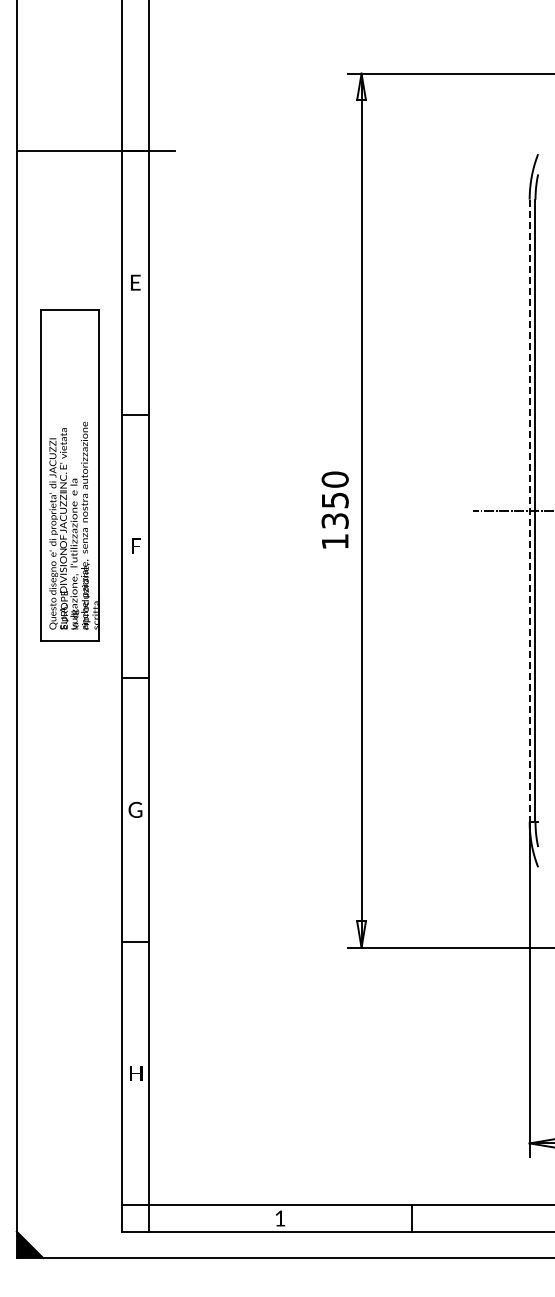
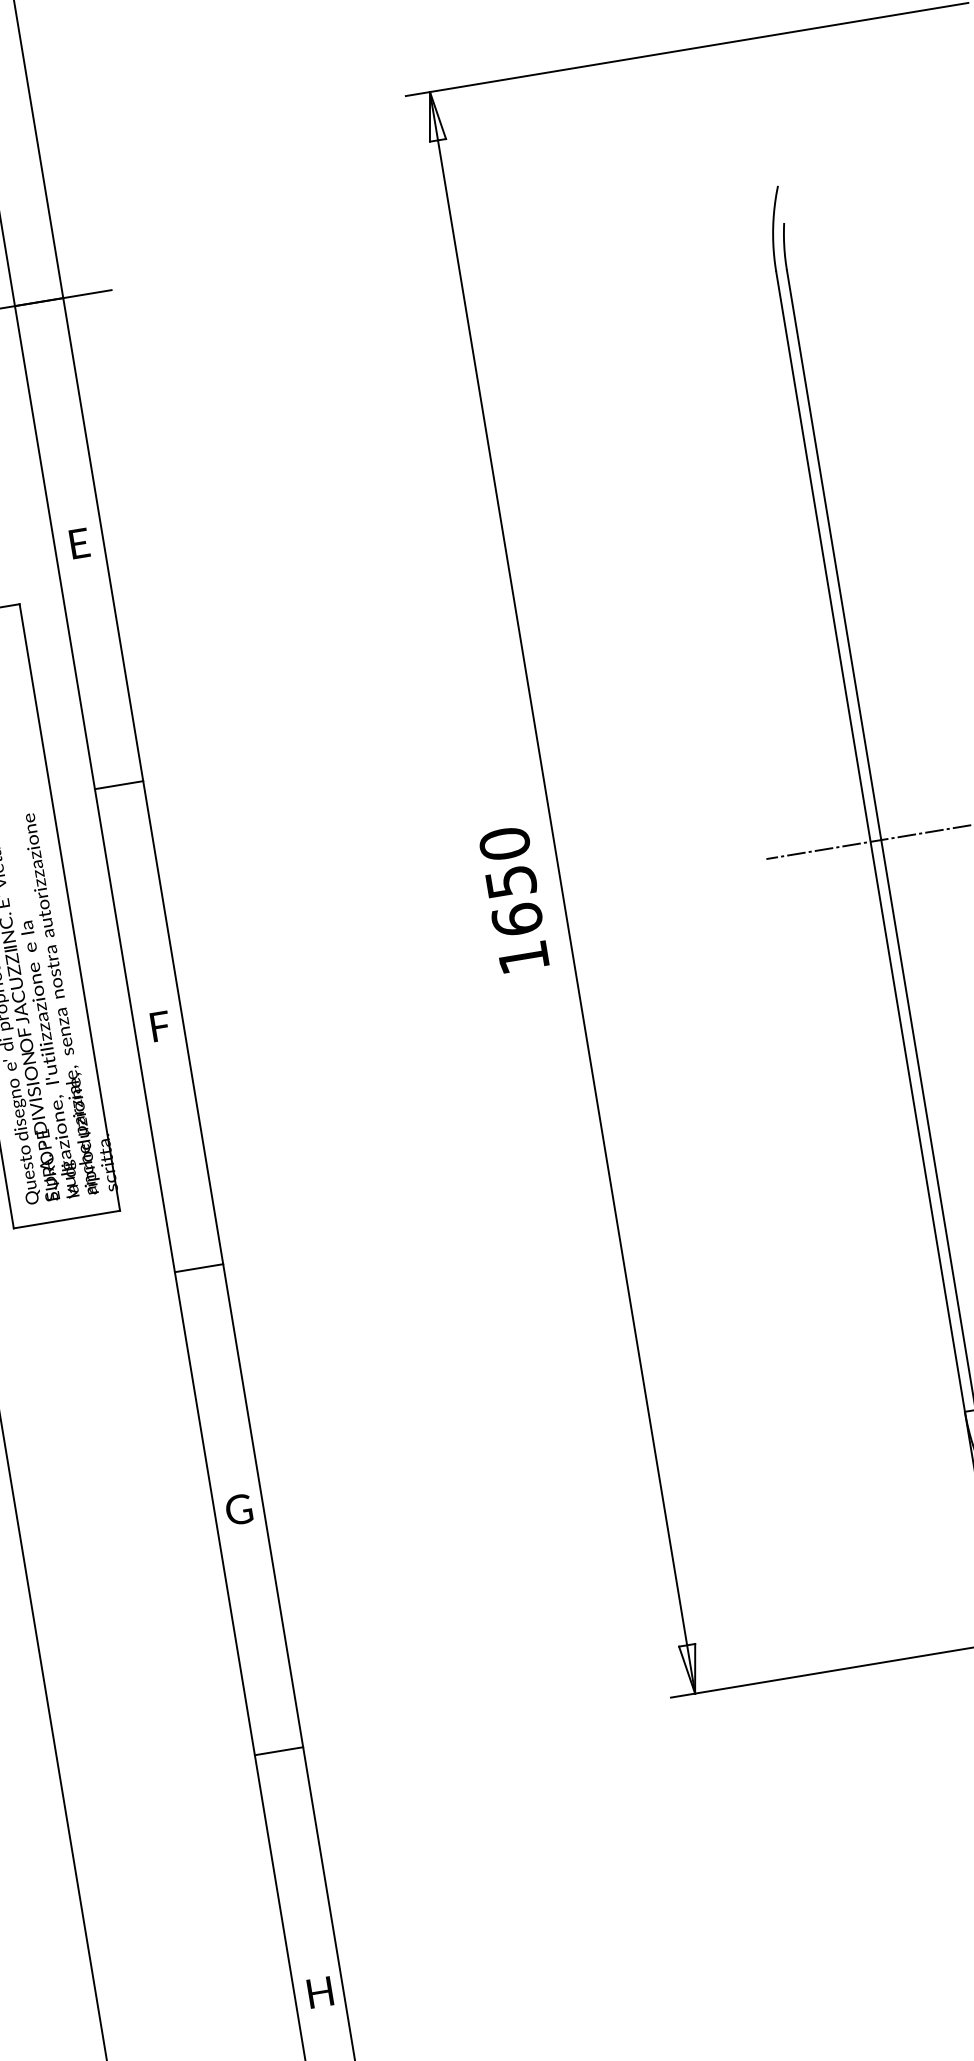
line: (529, 511) -> (870, 843), dashed -> solid
text: (334, 520) -> (515, 918), 1350 -> 1650

